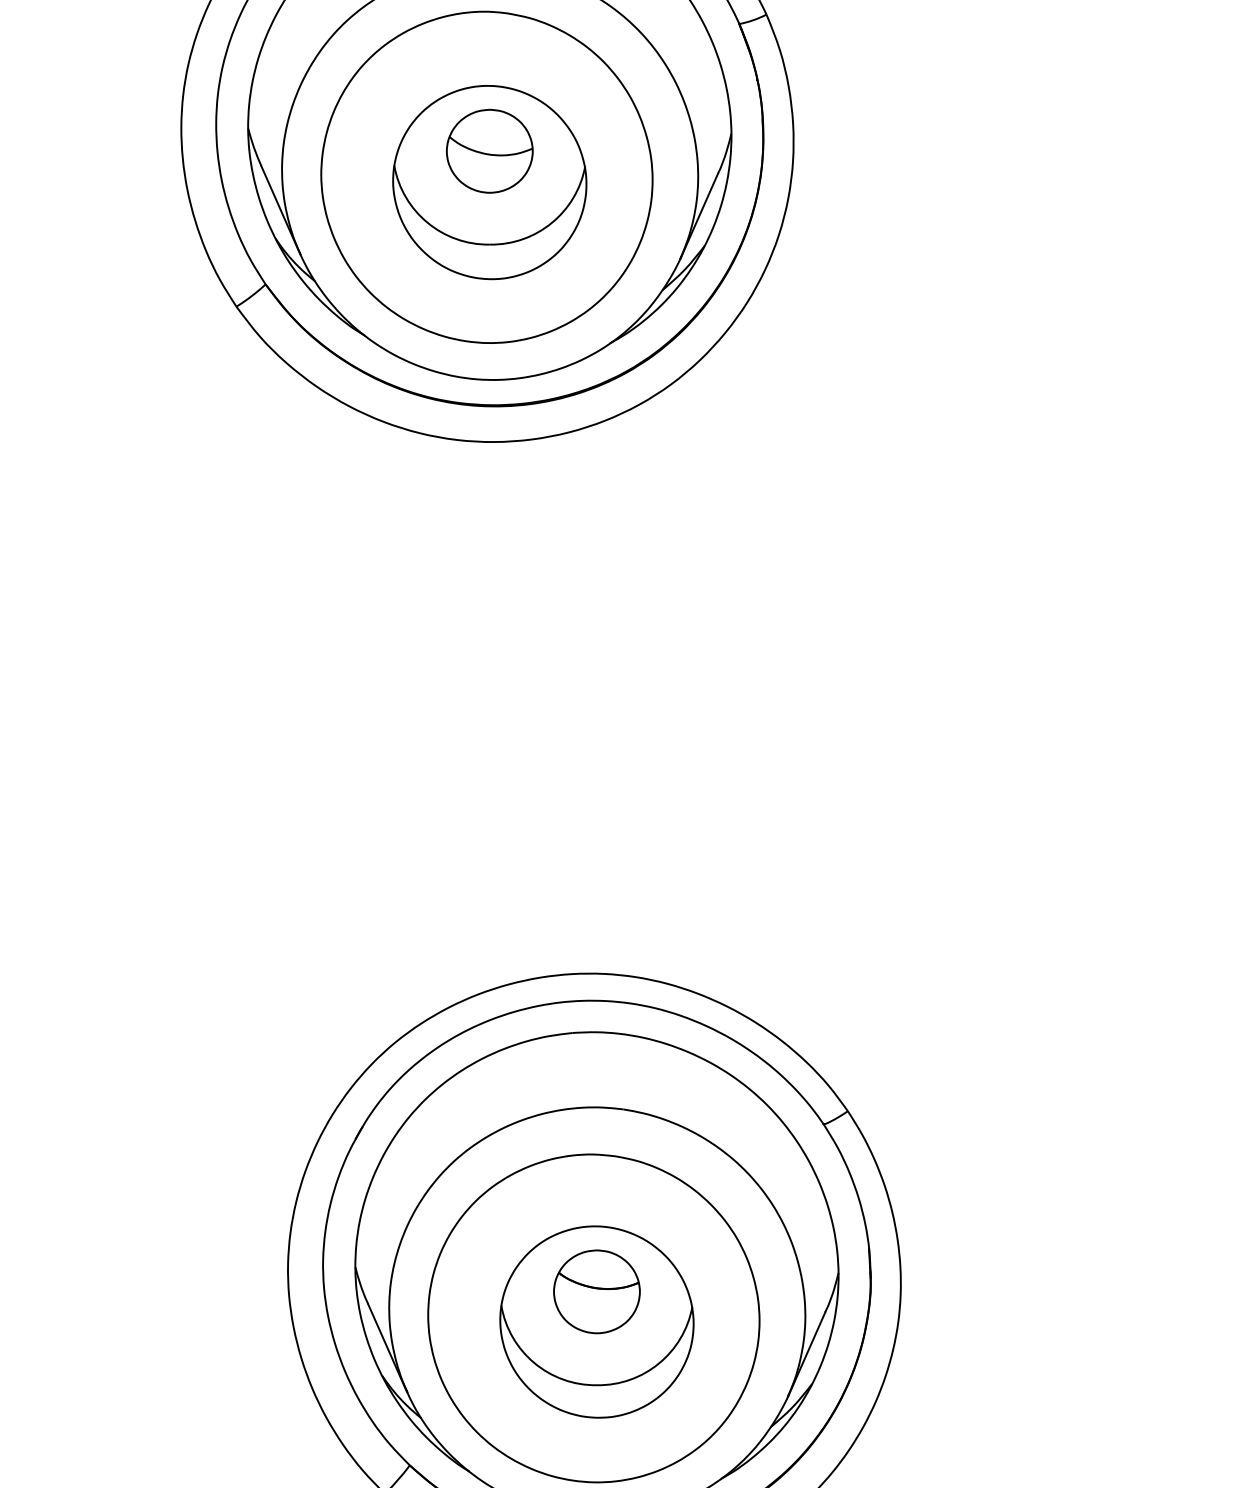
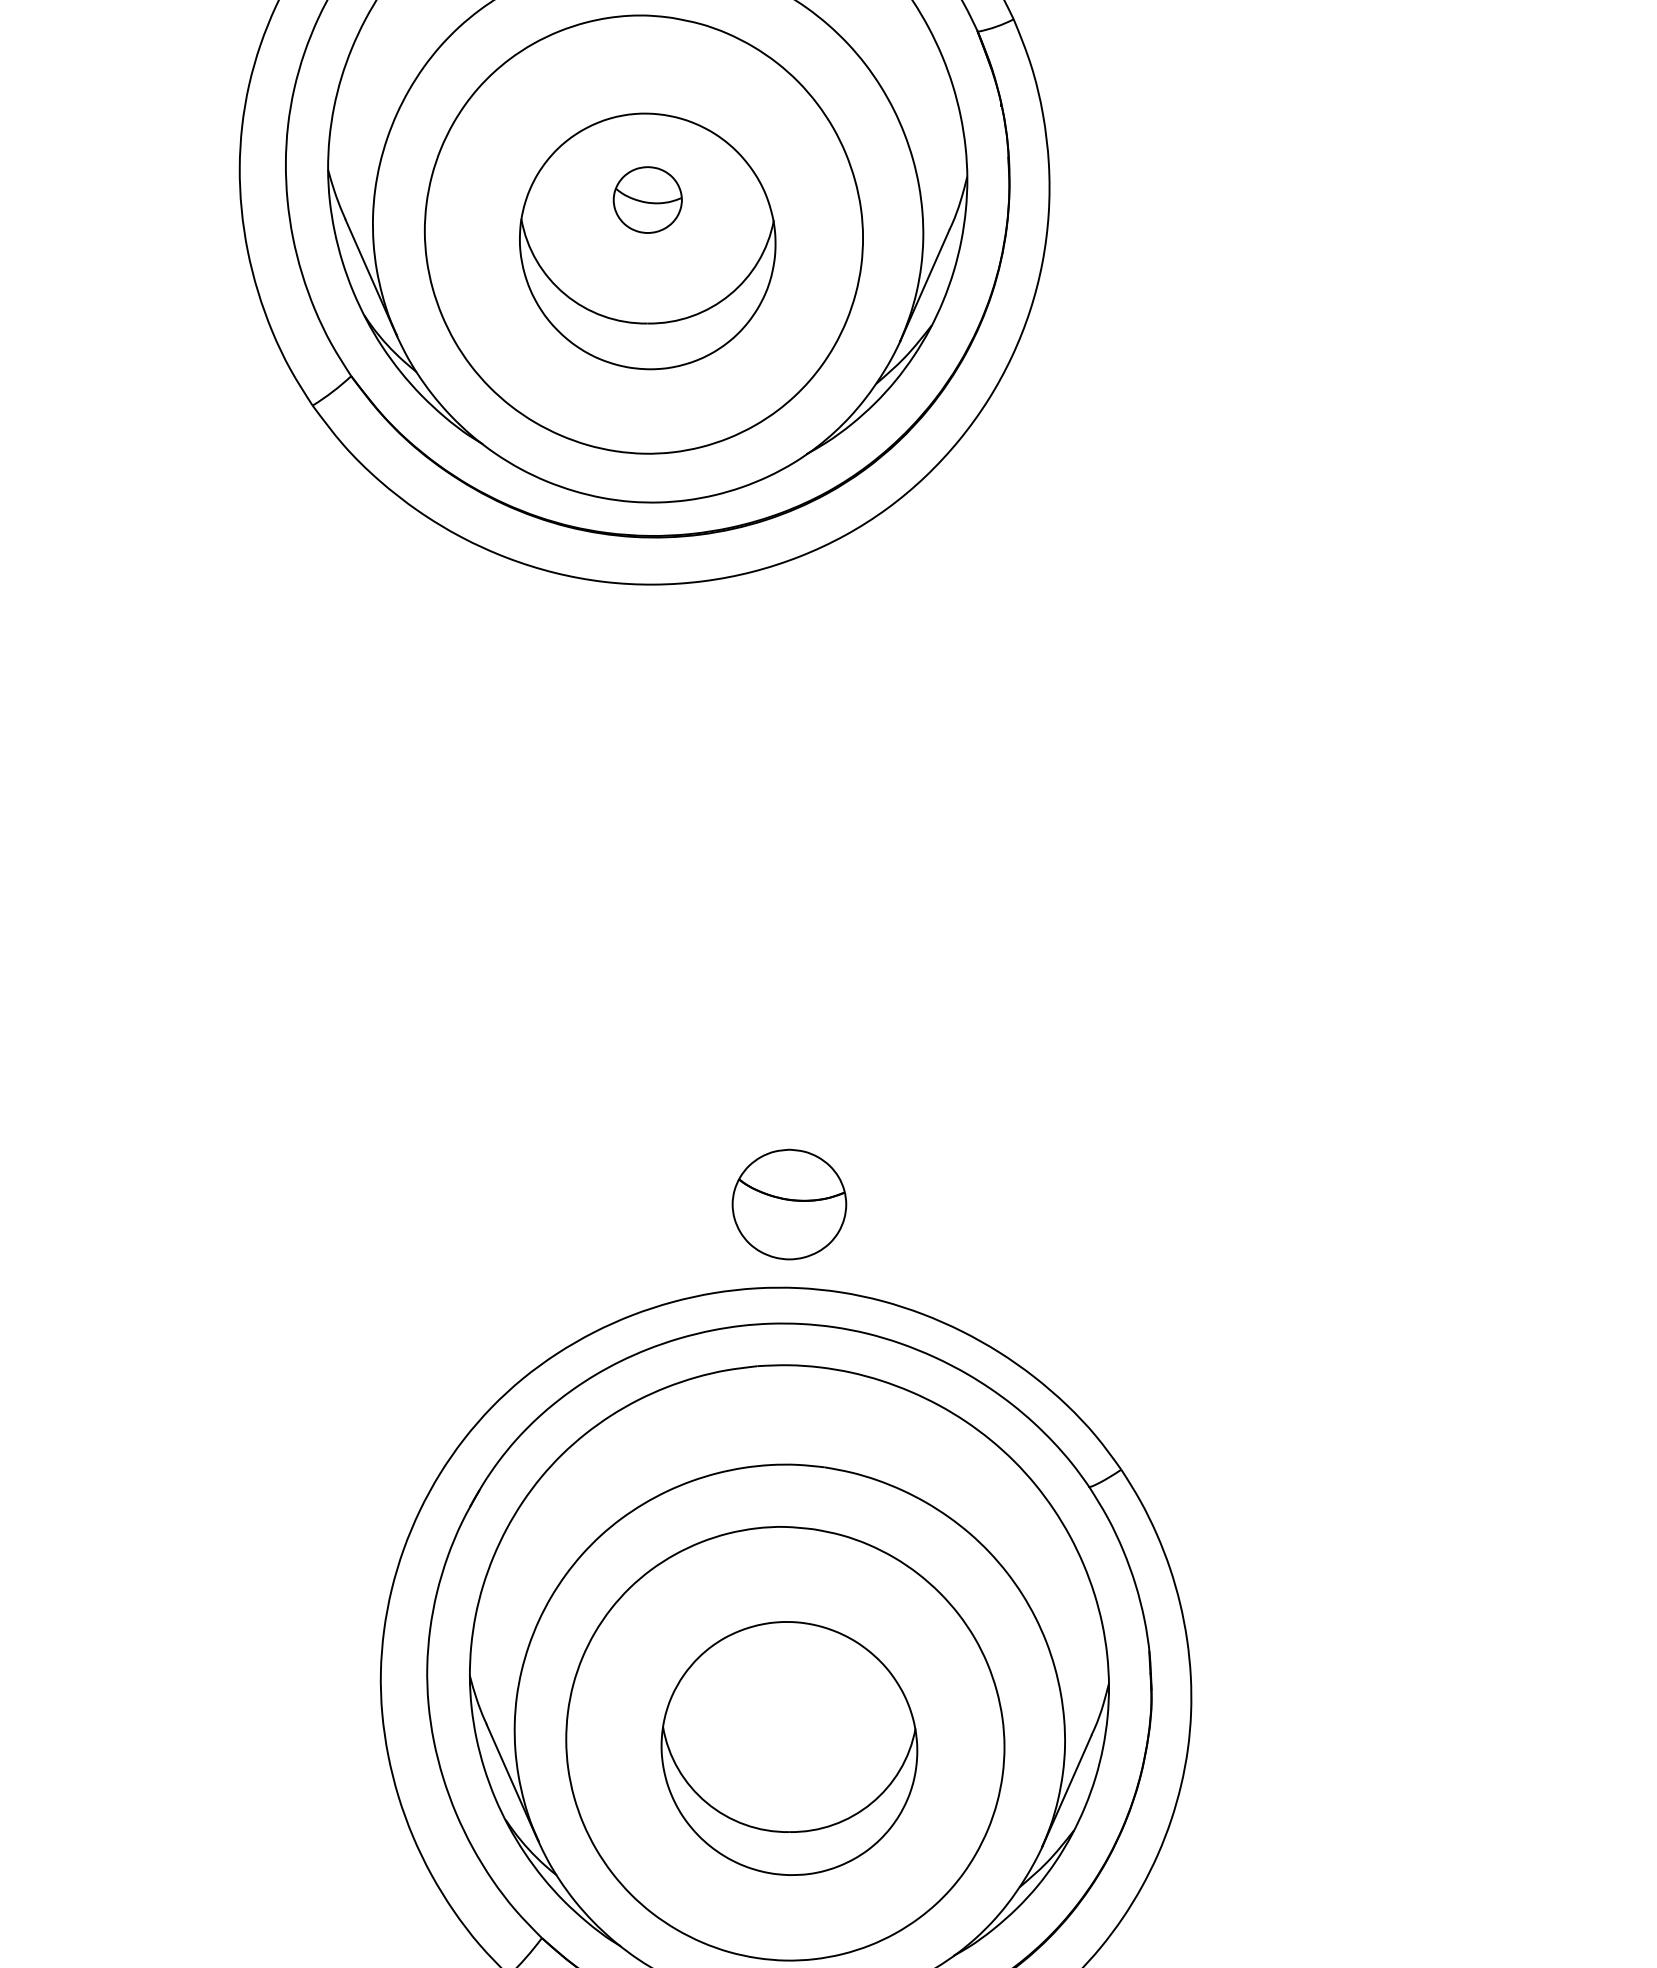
part: (489, 150) -> (647, 199), size x0.6
part: (597, 1291) -> (789, 1204), moved

